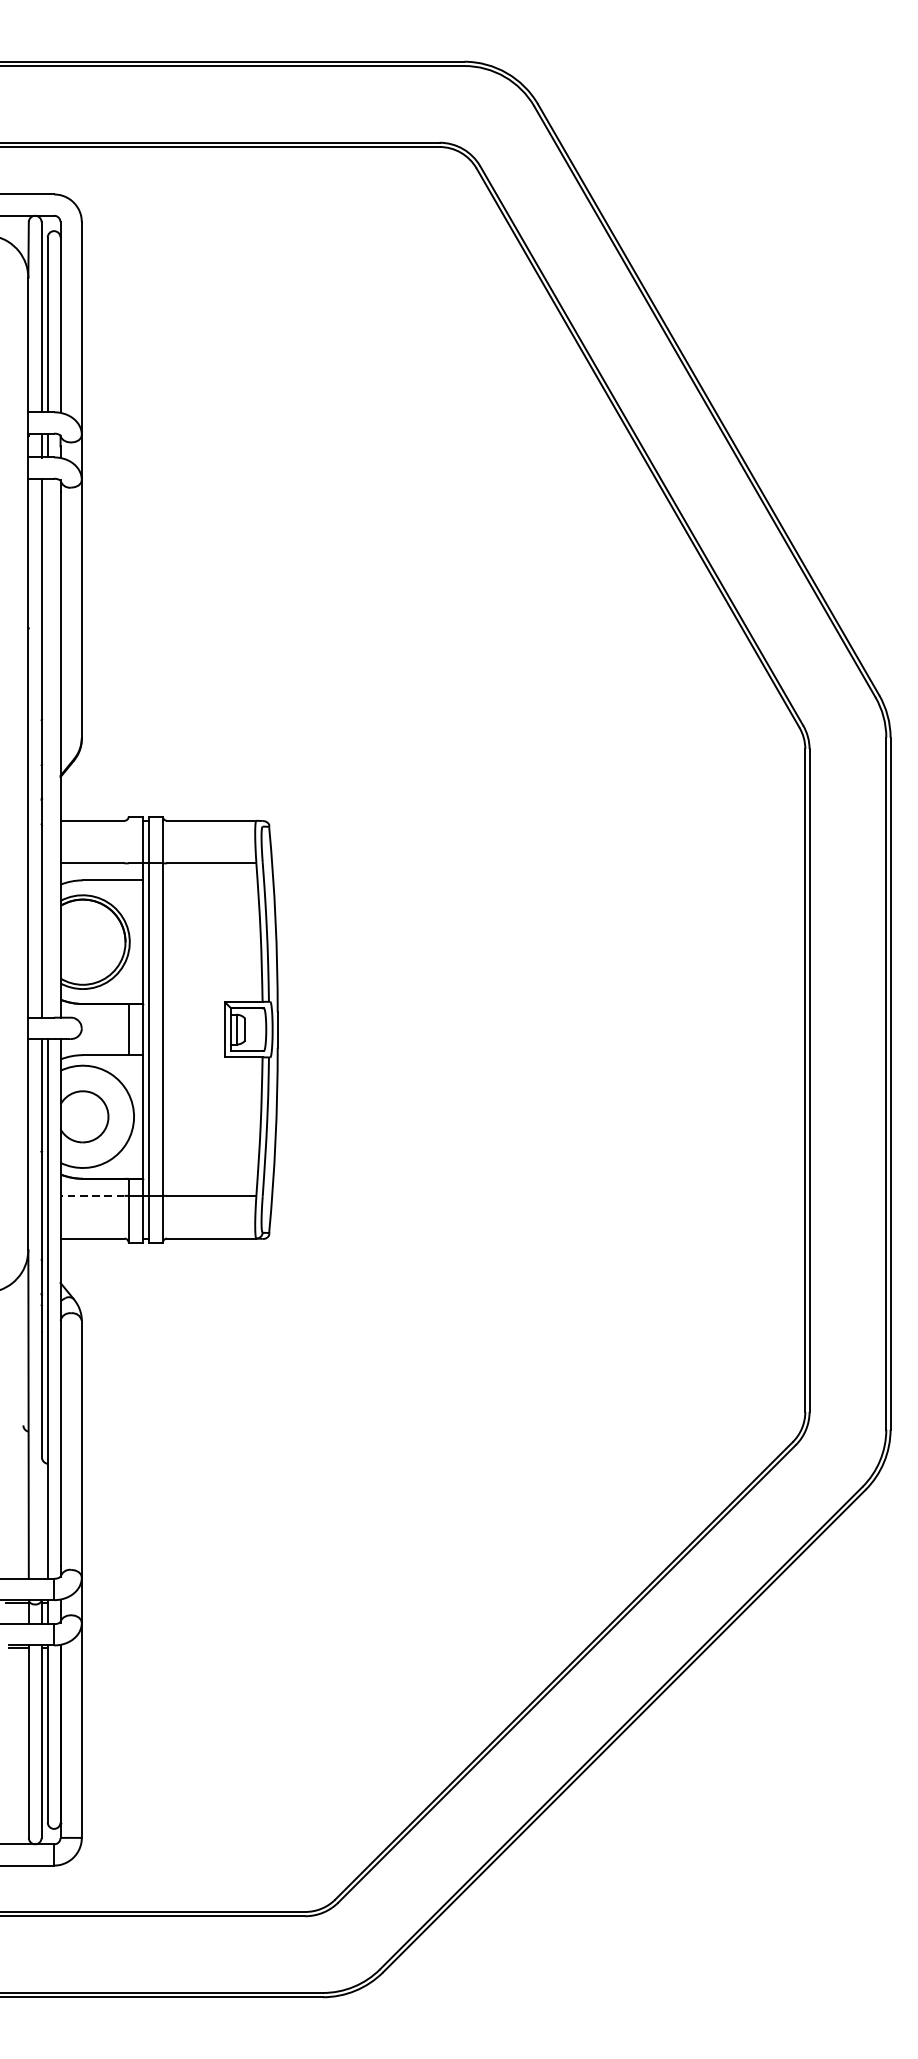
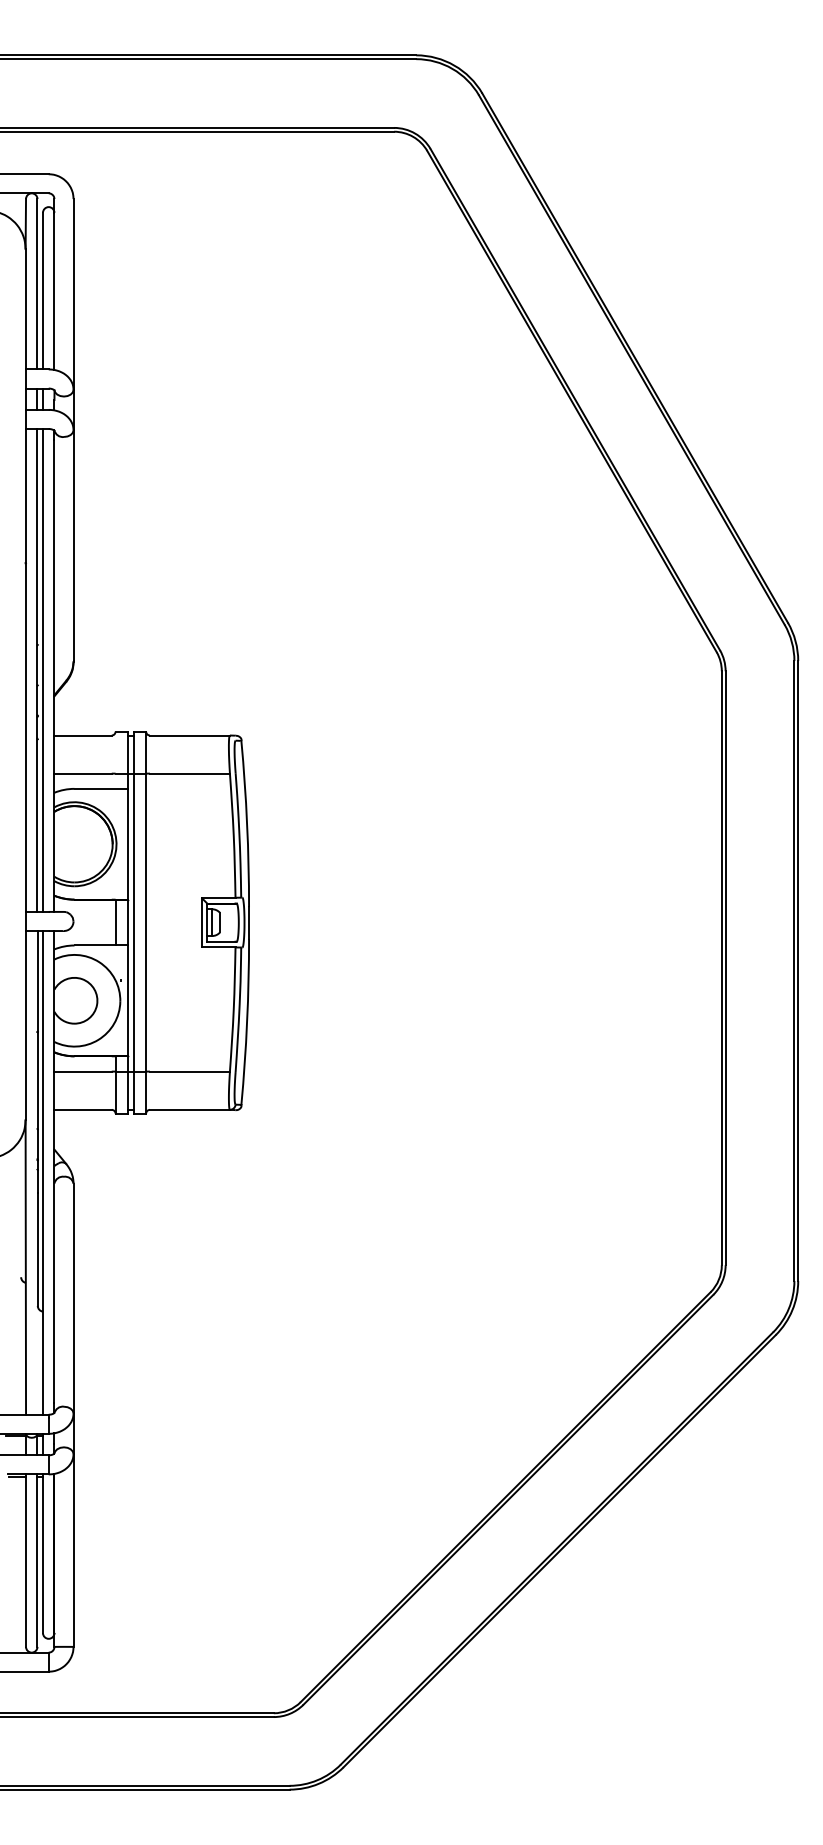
line: (48, 747) -> (43, 669), added
line: (92, 1195) -> (83, 1071), dashed -> solid

